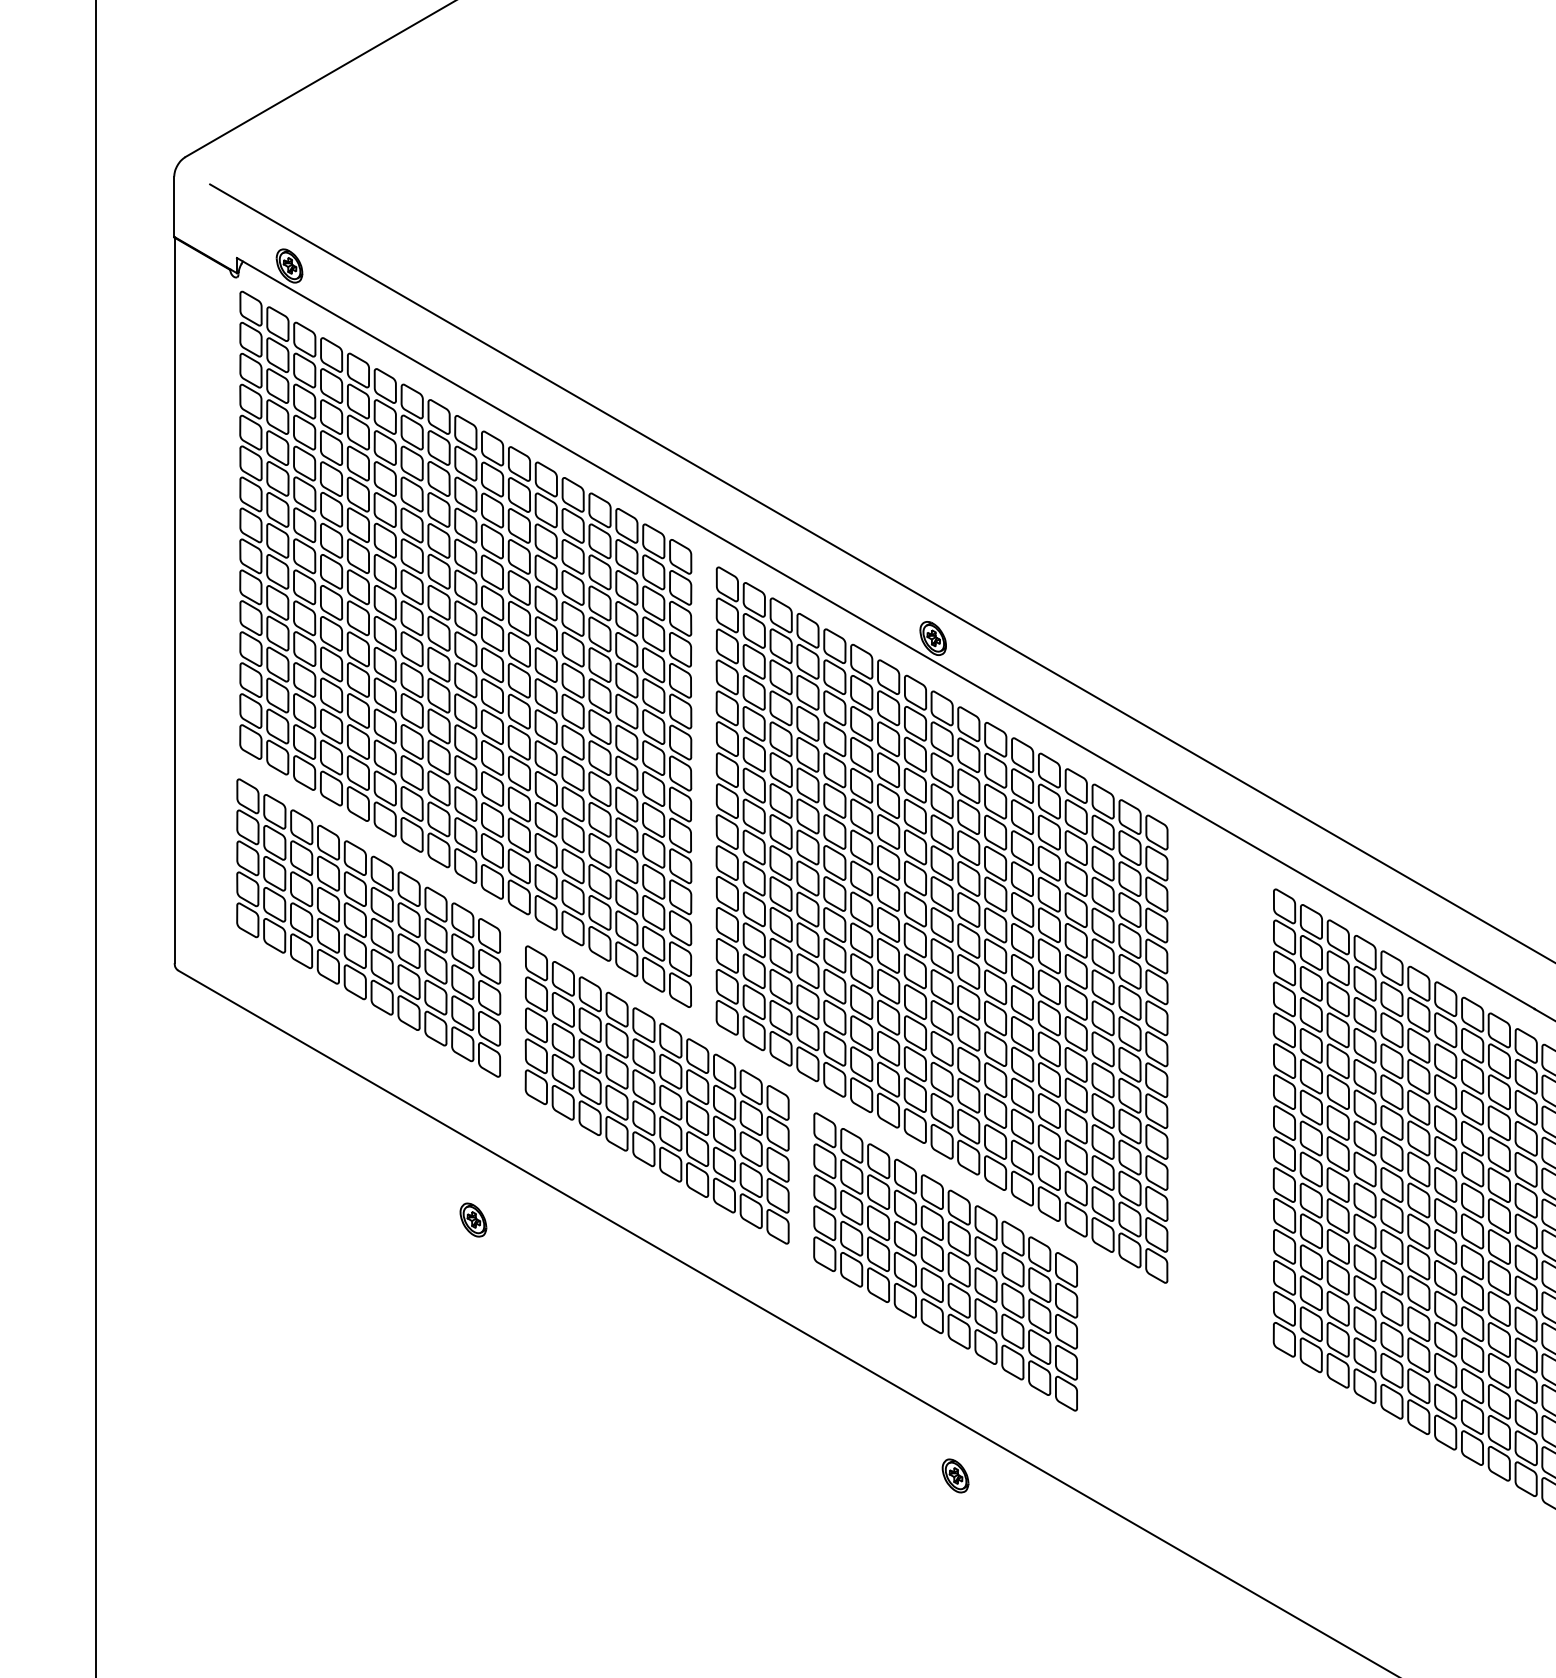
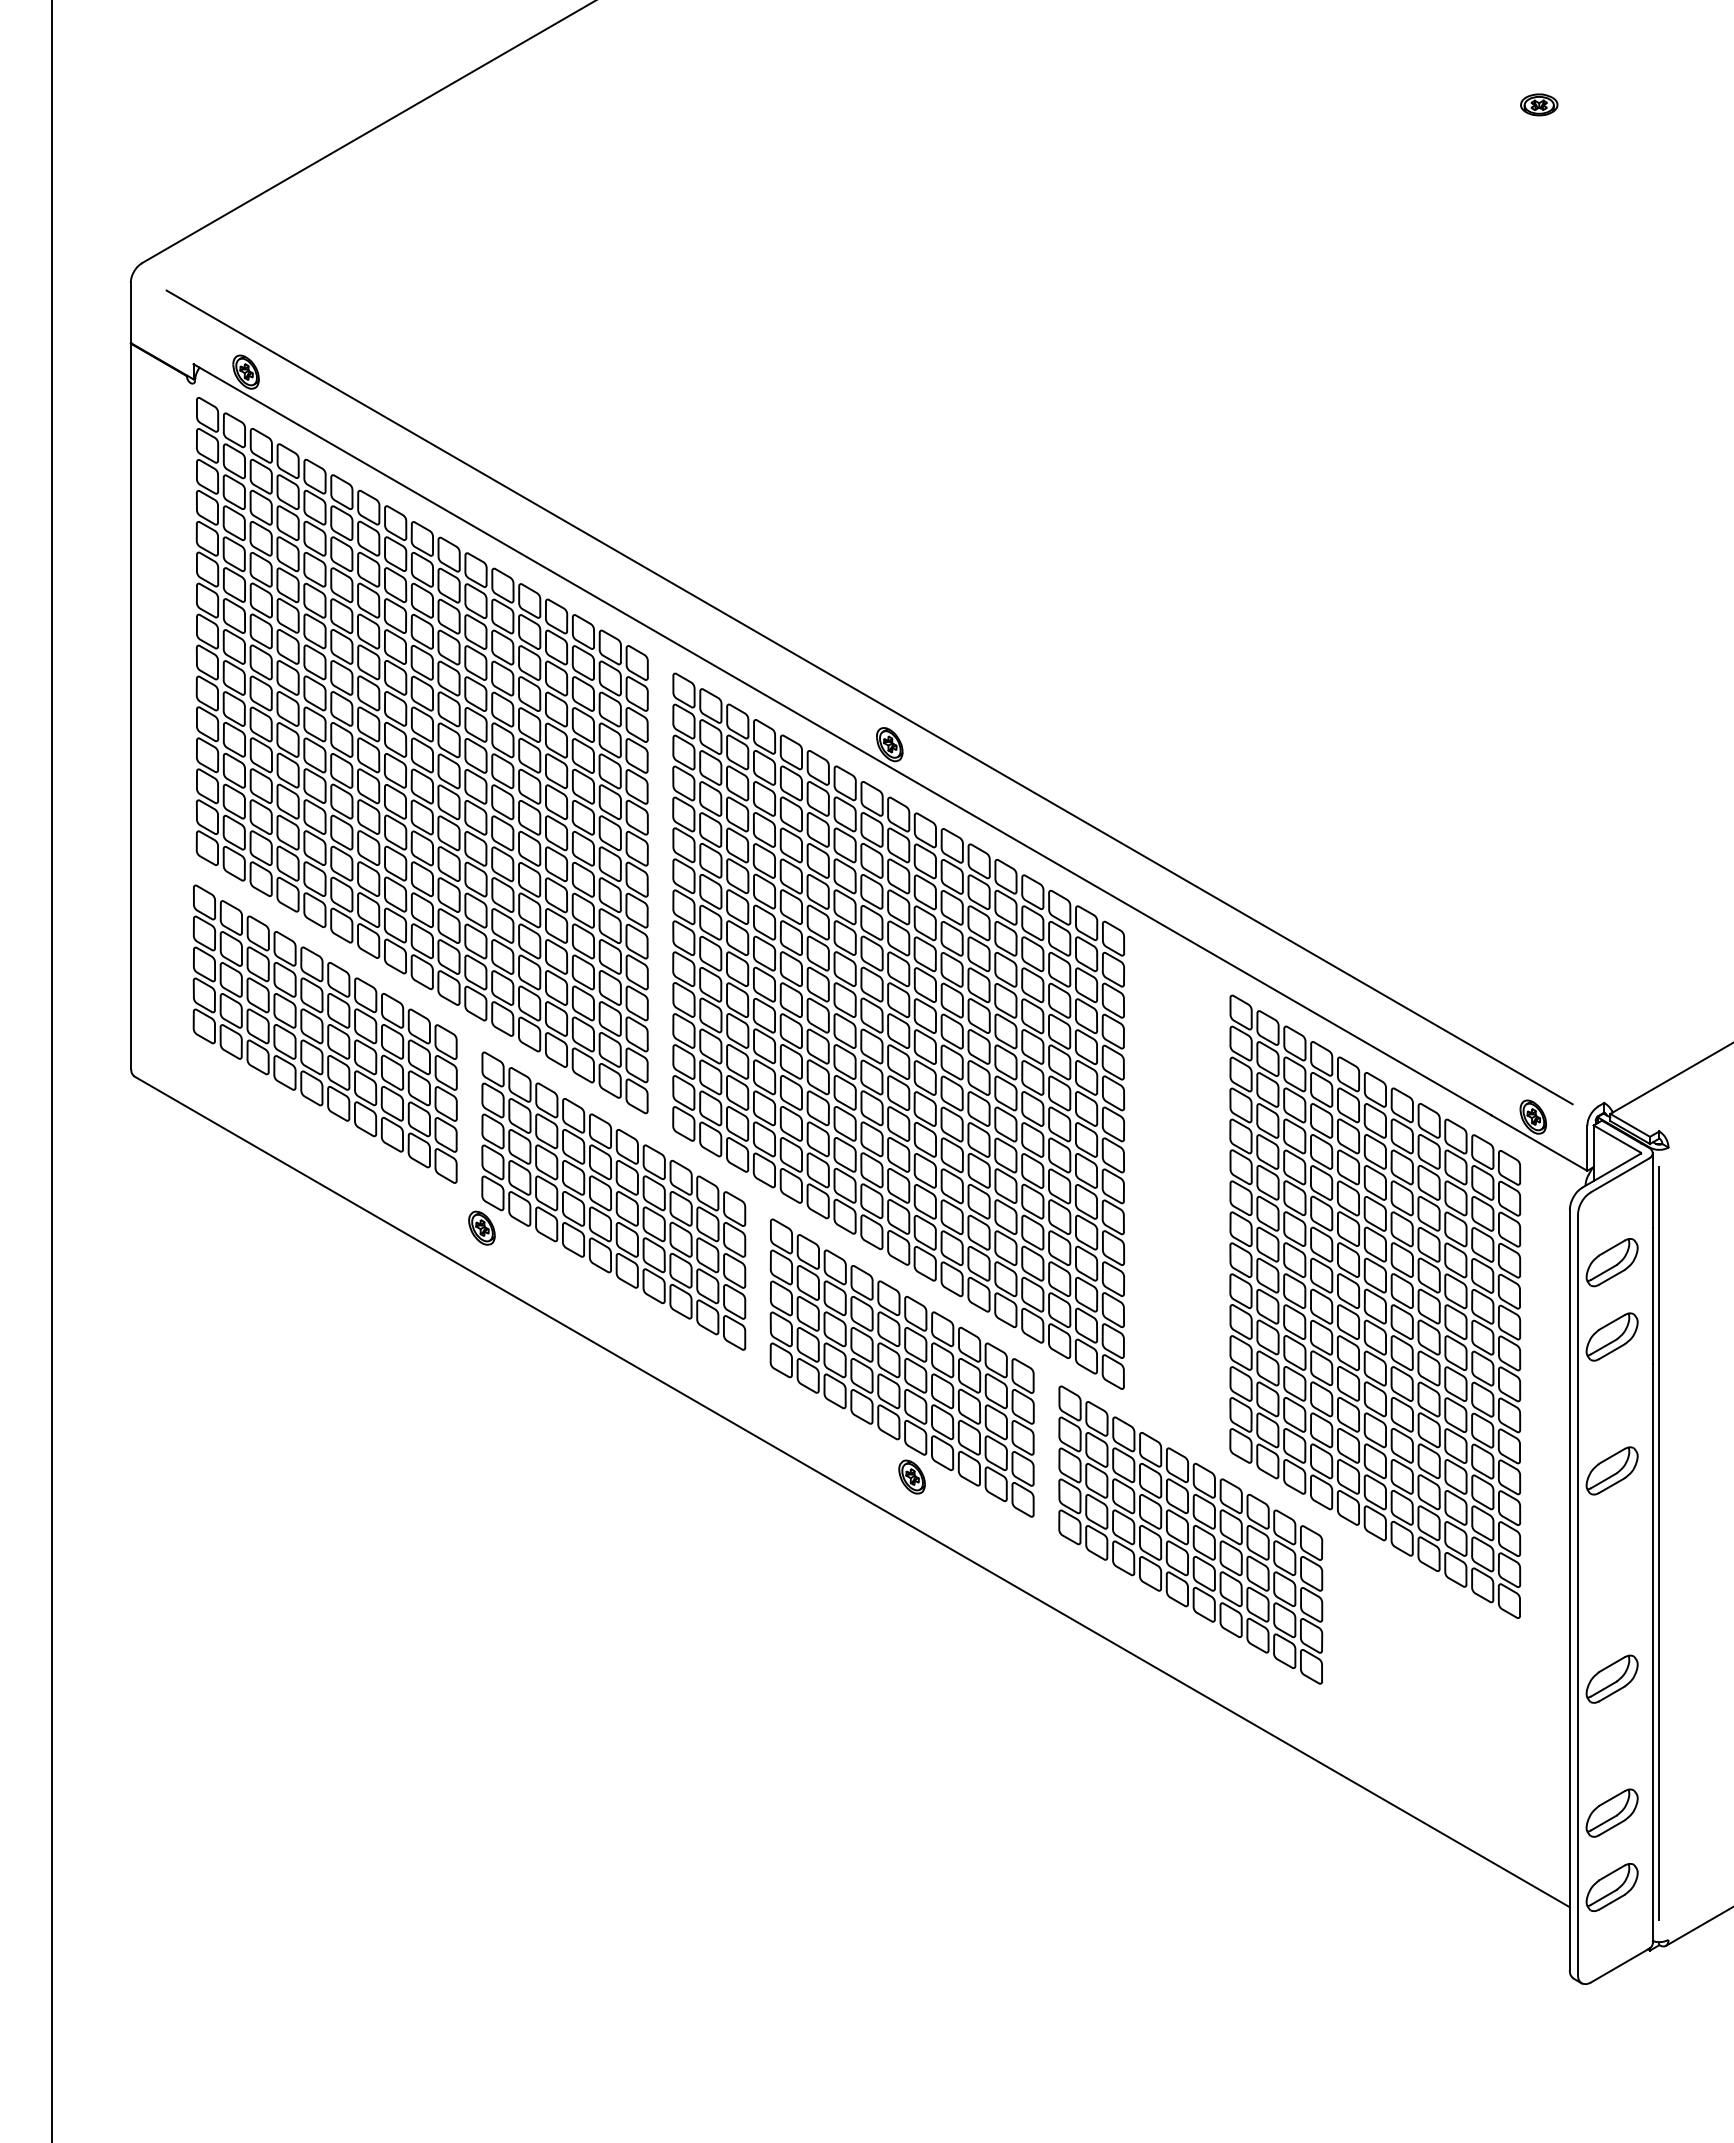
part: (472, 1219) -> (481, 1227), moved
part: (1233, 1428) -> (1190, 1534), added
part: (954, 1475) -> (911, 1476), moved

